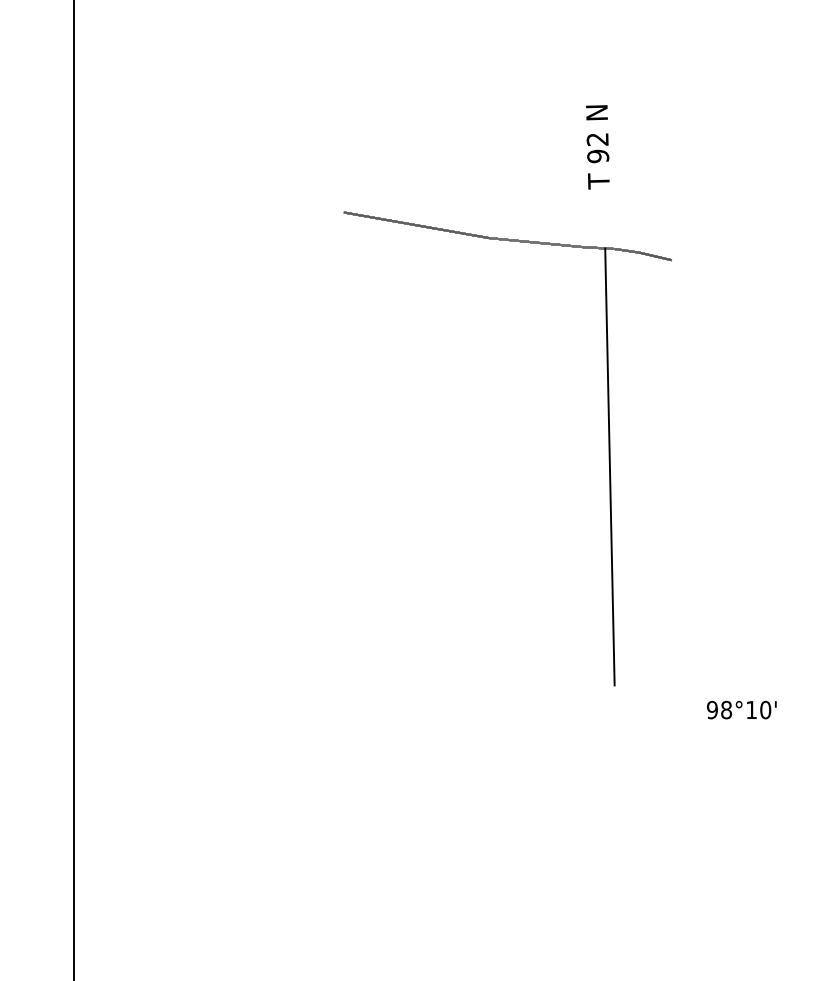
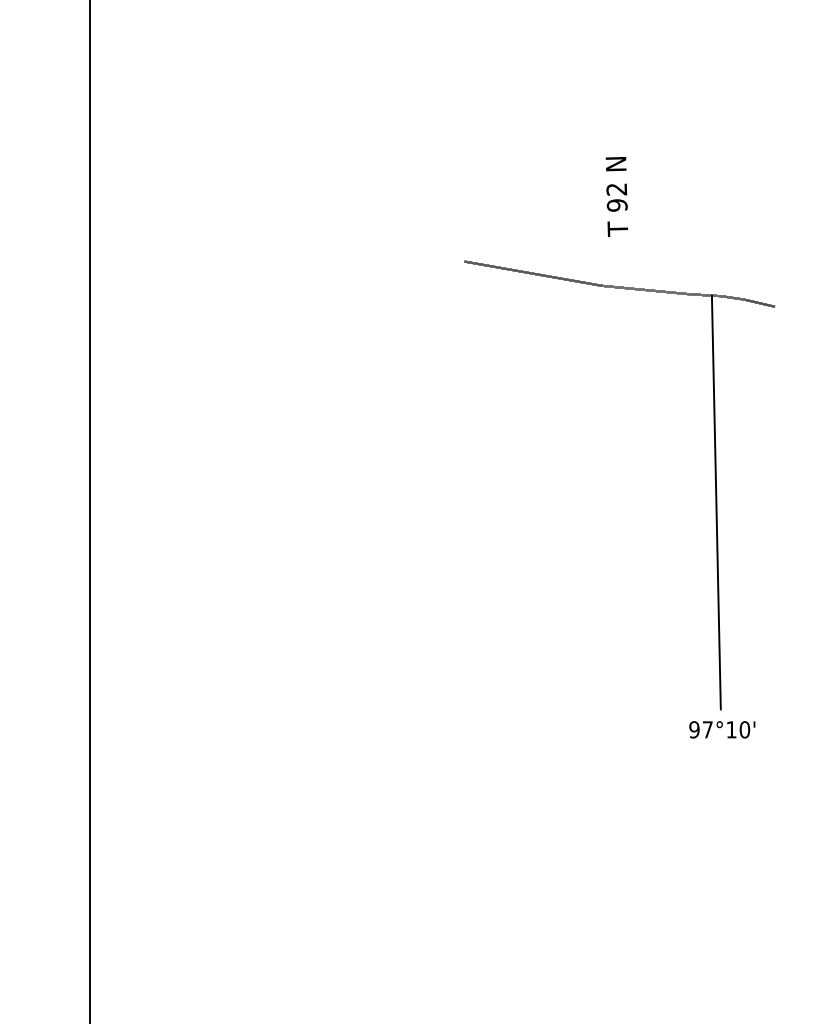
text: (597, 146) -> (616, 196), moved
part: (607, 439) -> (714, 476), moved
text: (726, 709) -> (707, 729), 98°10' -> 97°10'

